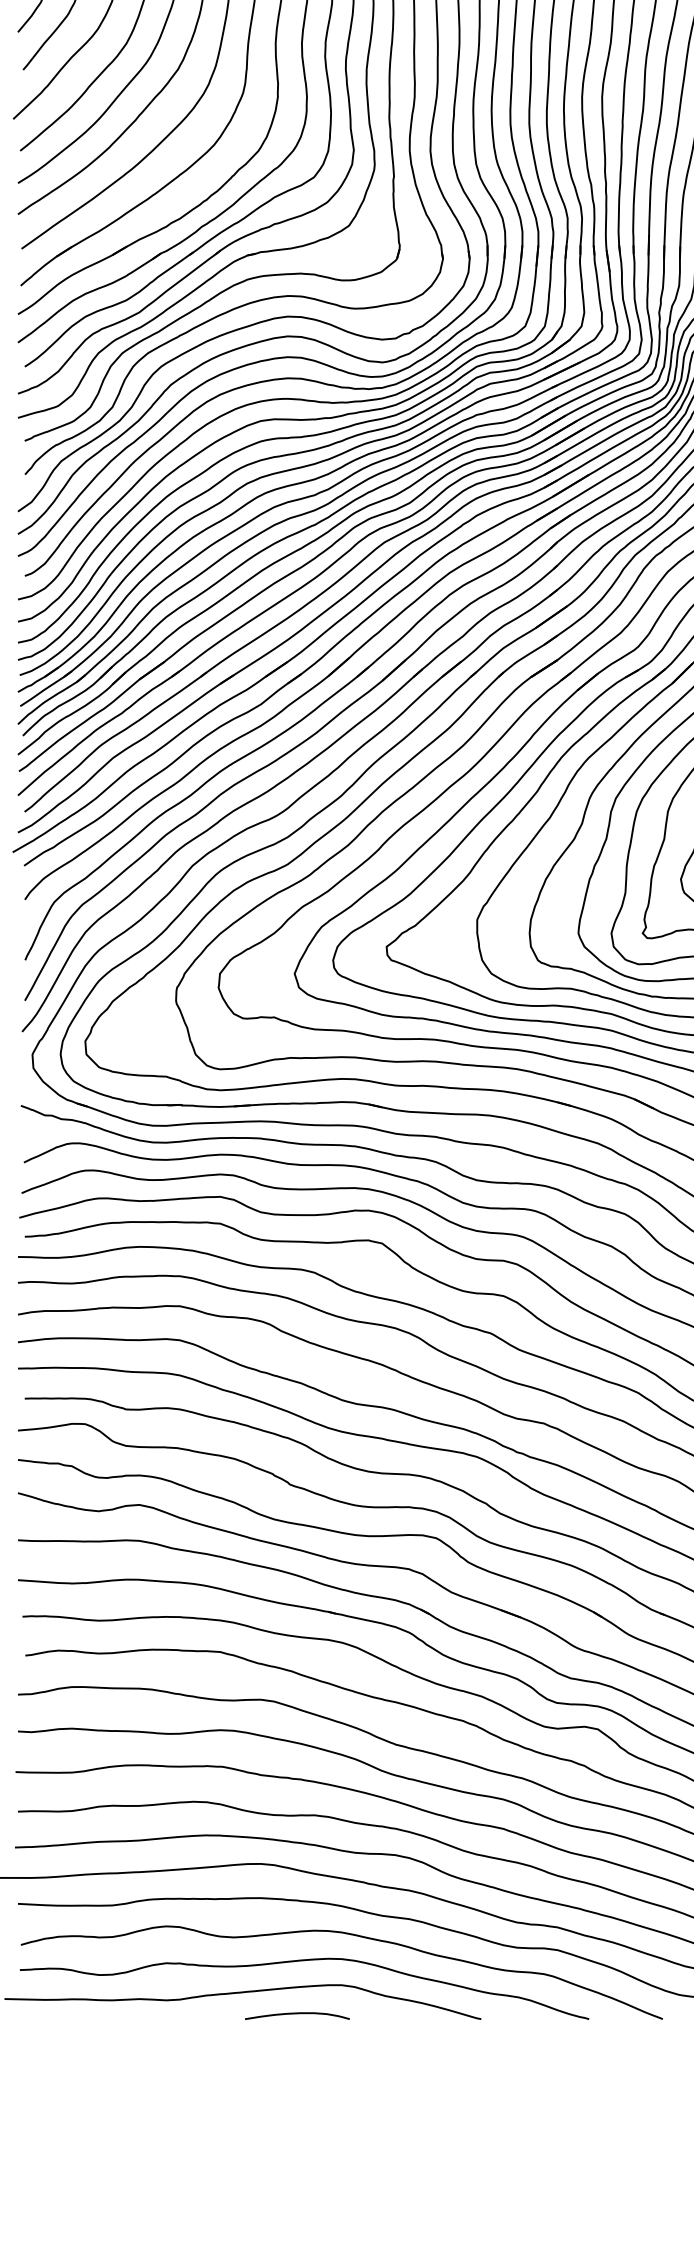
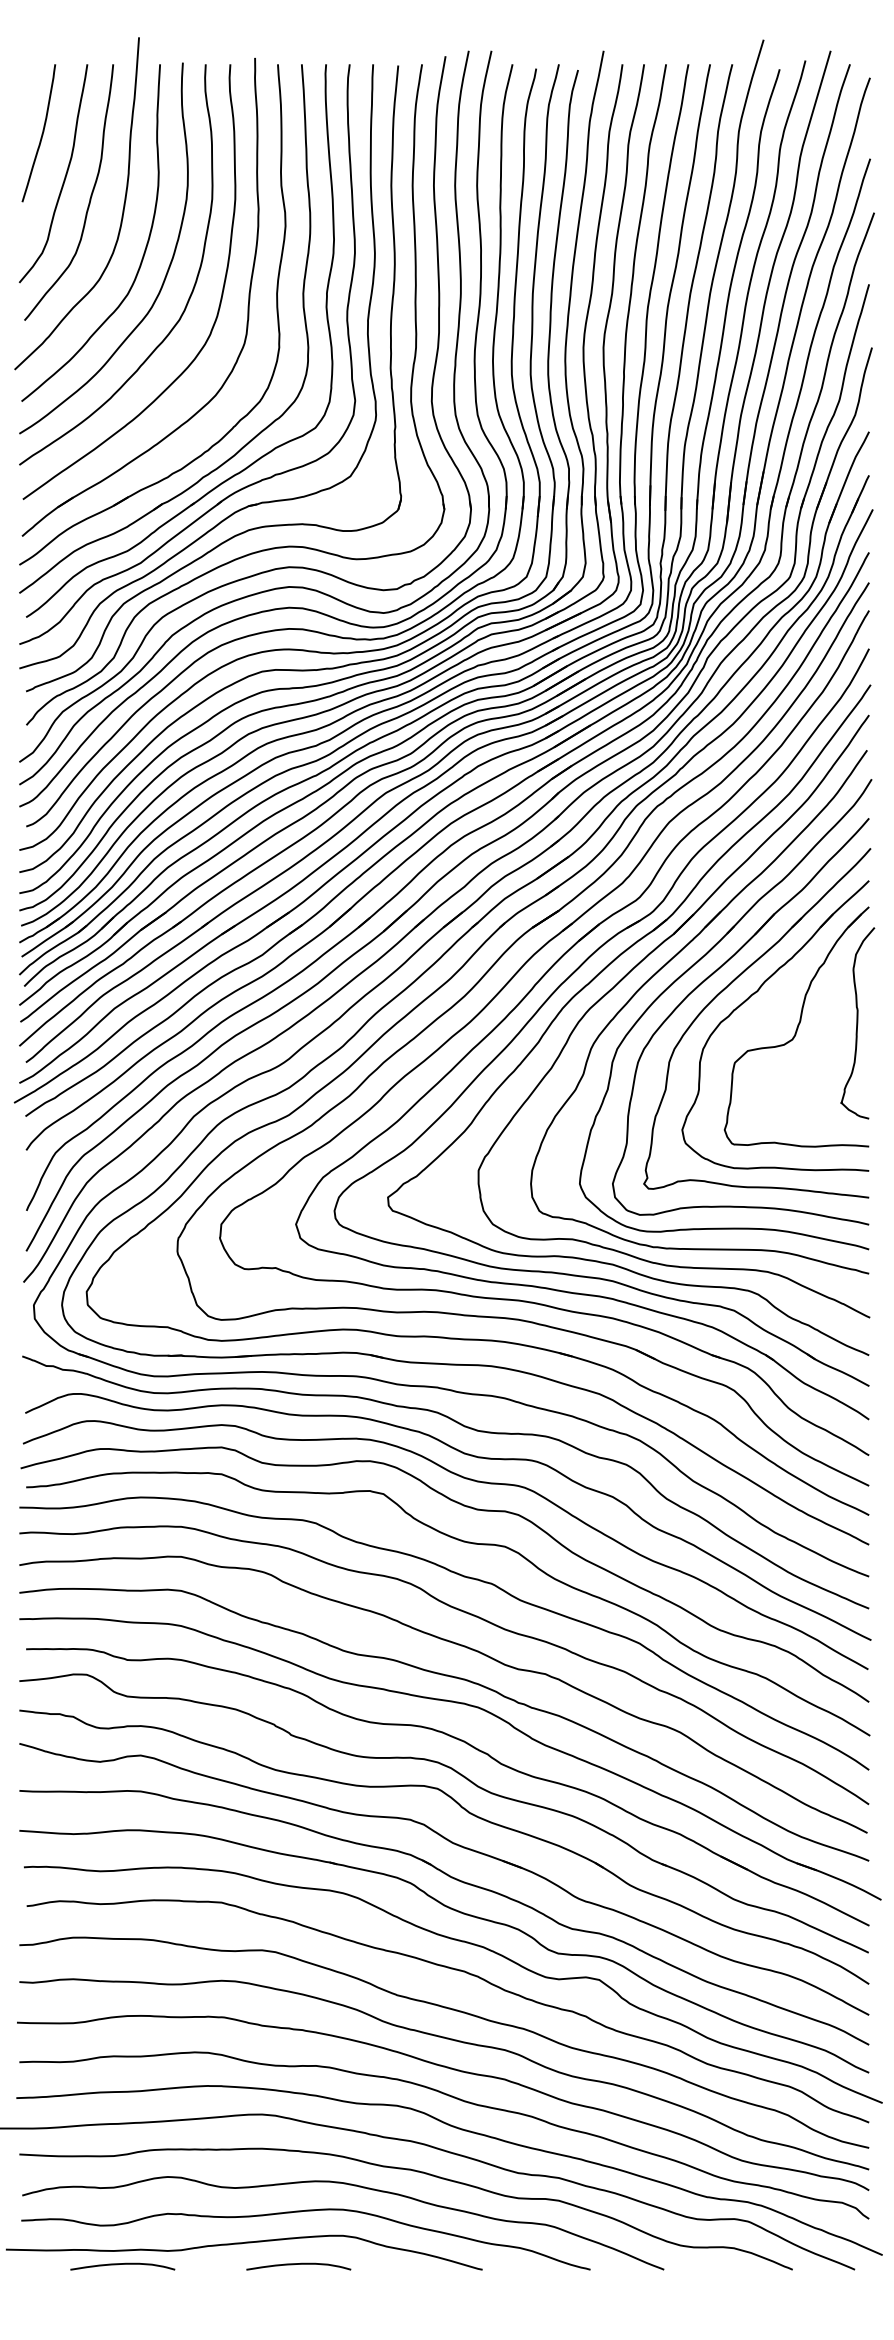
curve: (121, 2013) -> (122, 2264), added

